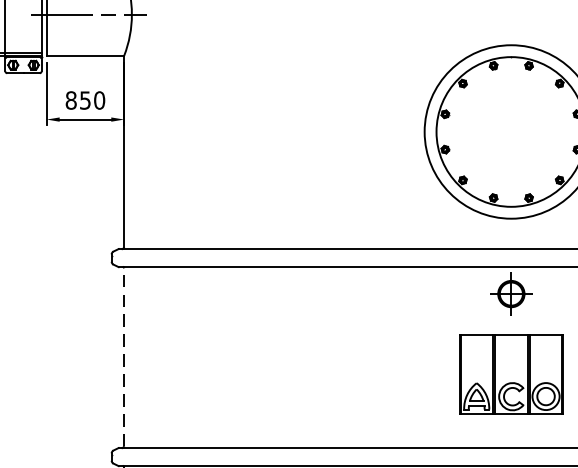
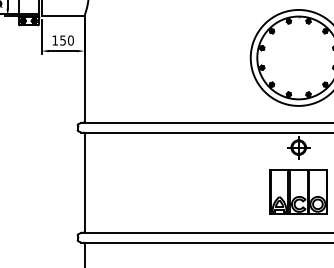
text: (71, 100) -> (55, 40), 850 -> 150
line: (124, 357) -> (84, 182), dashed -> solid

